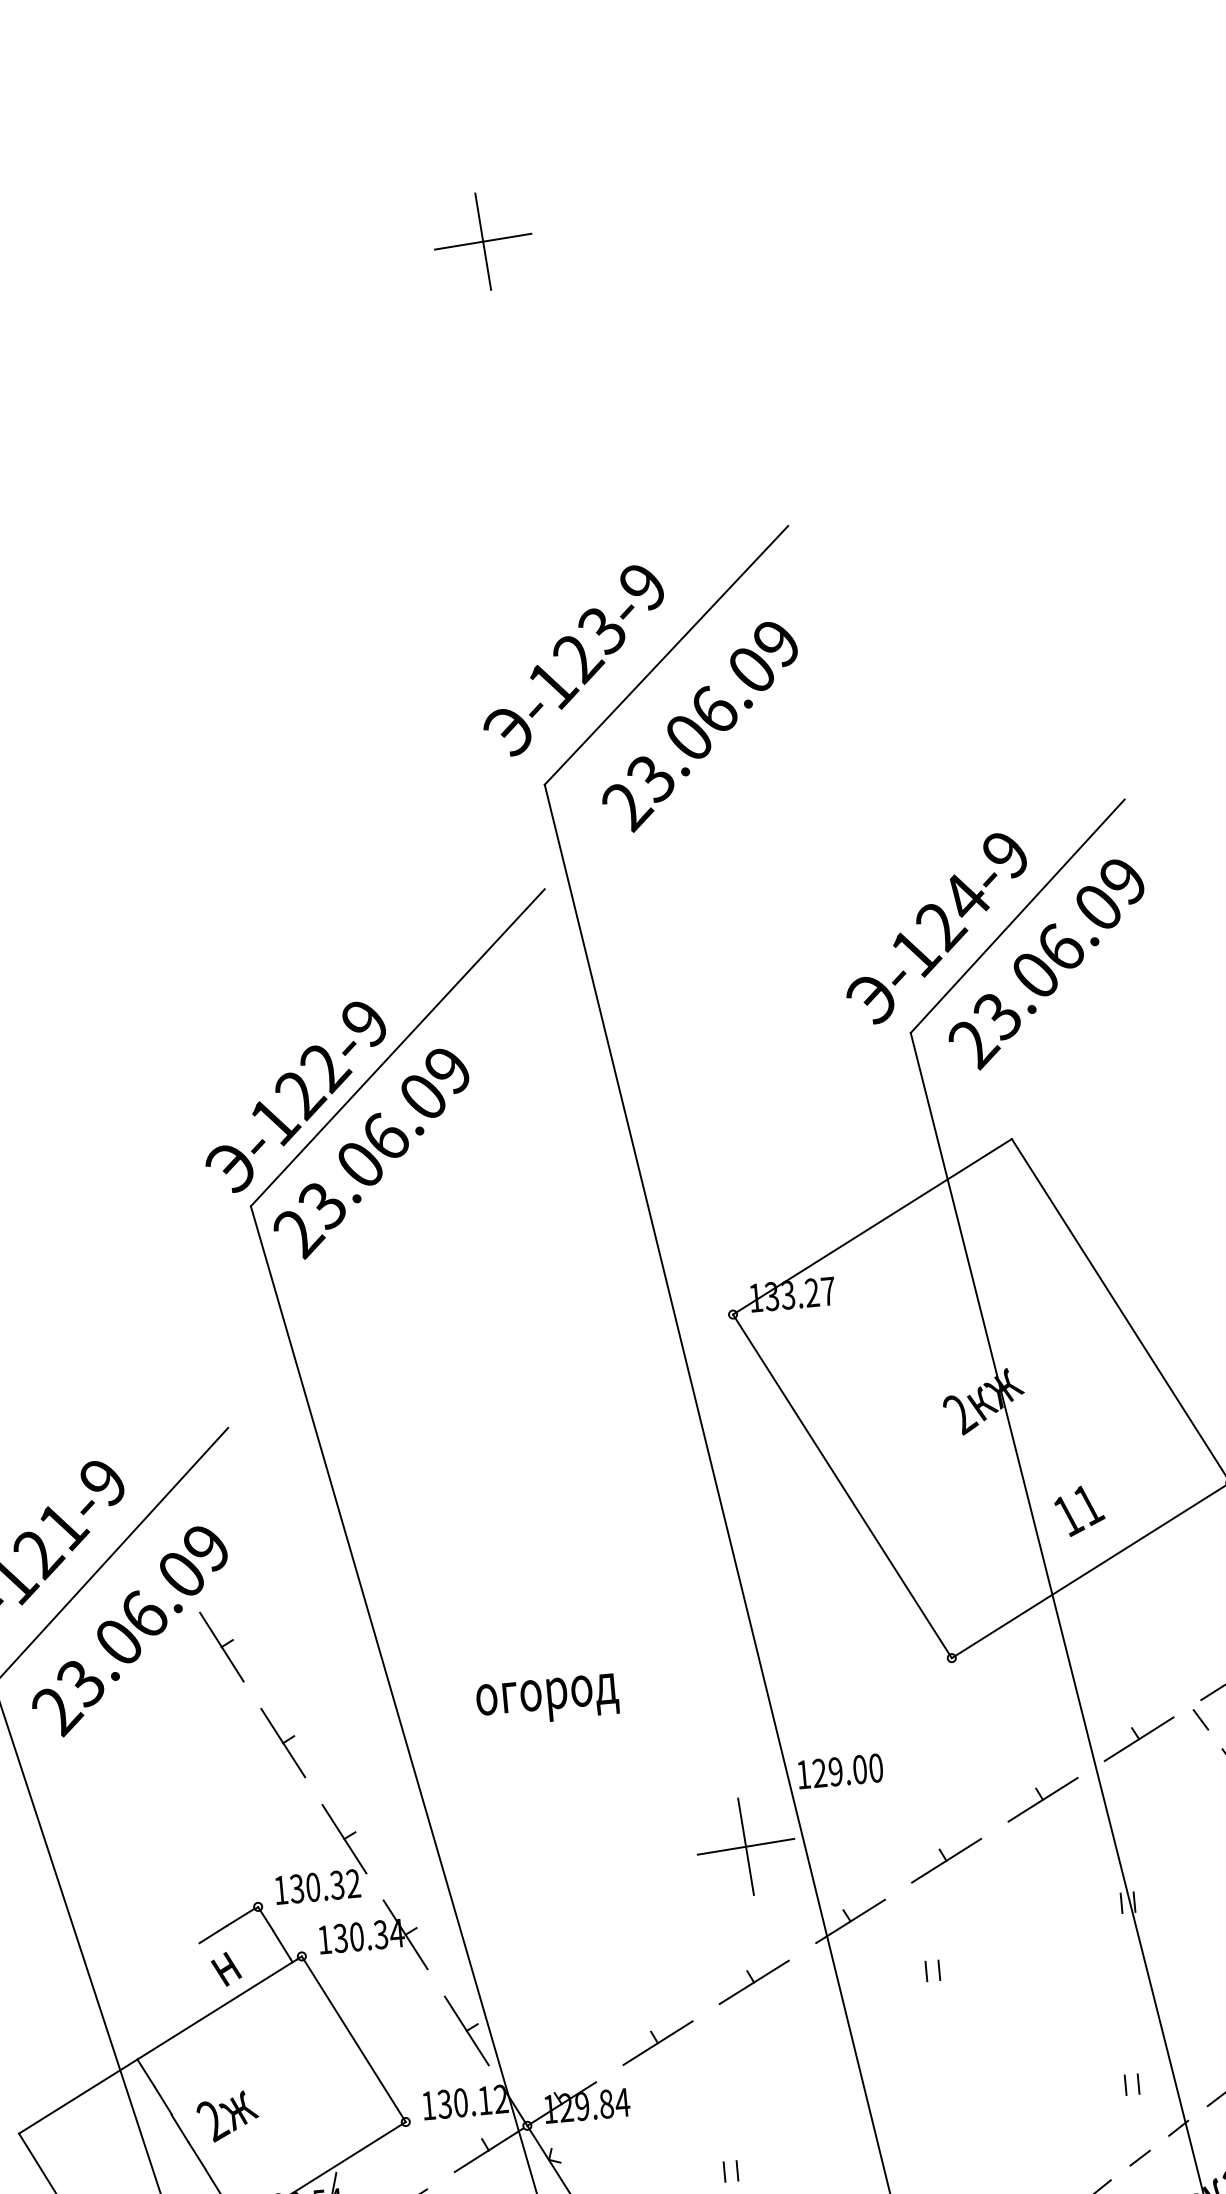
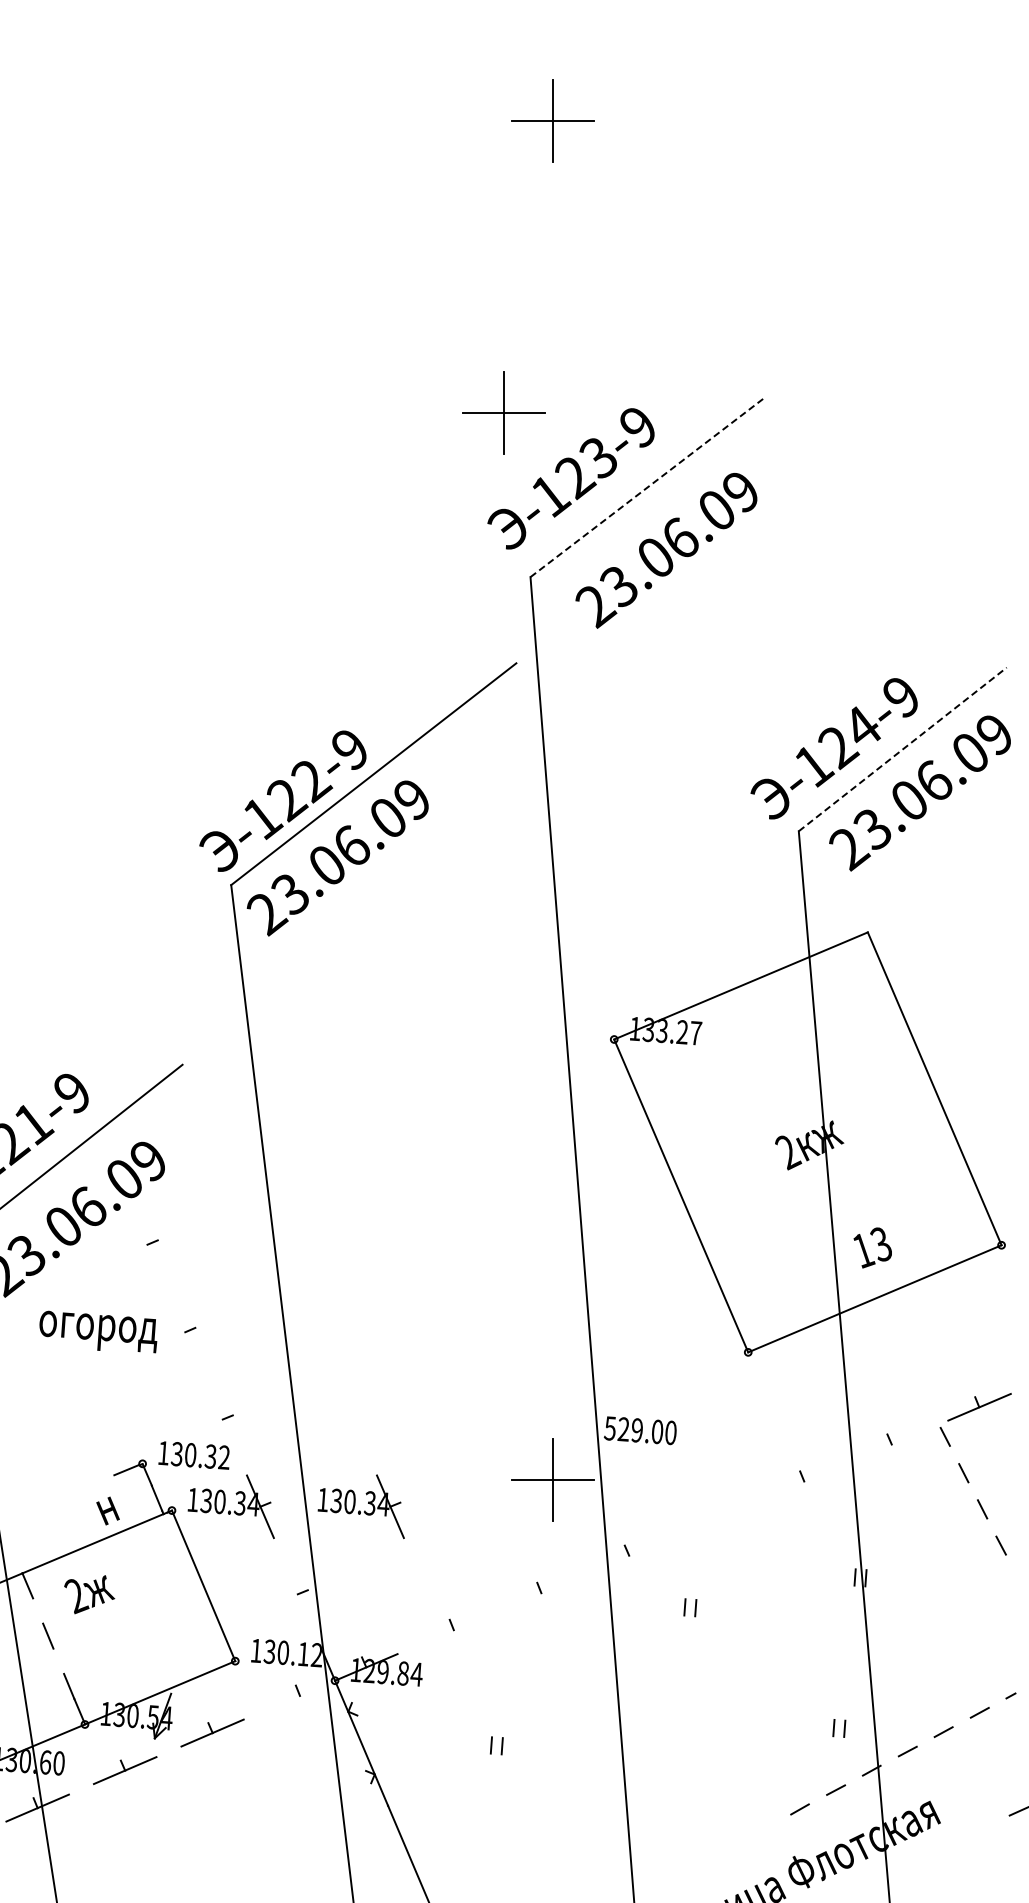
part: (481, 595) -> (503, 412), added
line: (666, 654) -> (648, 486), solid -> dashed
line: (1018, 916) -> (903, 749), solid -> dashed
text: (1088, 1504) -> (881, 1244), 11 -> 13
line: (221, 1646) -> (147, 1244), removed
text: (547, 1699) -> (98, 1331), moved
line: (1138, 1739) -> (891, 1444), removed
line: (282, 1743) -> (184, 1332), removed
text: (802, 1774) -> (609, 1428), 129.00 -> 529.00
line: (1042, 1799) -> (803, 1481), removed
line: (343, 1839) -> (222, 1419), removed
part: (946, 1860) -> (716, 1518), removed
part: (523, 1915) -> (360, 1506), added
line: (849, 1921) -> (628, 1555), removed
line: (212, 1934) -> (101, 1480), removed
line: (754, 1981) -> (541, 1592), removed
line: (466, 2031) -> (297, 1594), removed
line: (657, 2042) -> (453, 1629), removed
line: (163, 2100) -> (38, 1610), removed
text: (228, 2116) -> (89, 1594), moved
line: (489, 2149) -> (300, 1695), removed
line: (196, 2155) -> (58, 1660), removed

